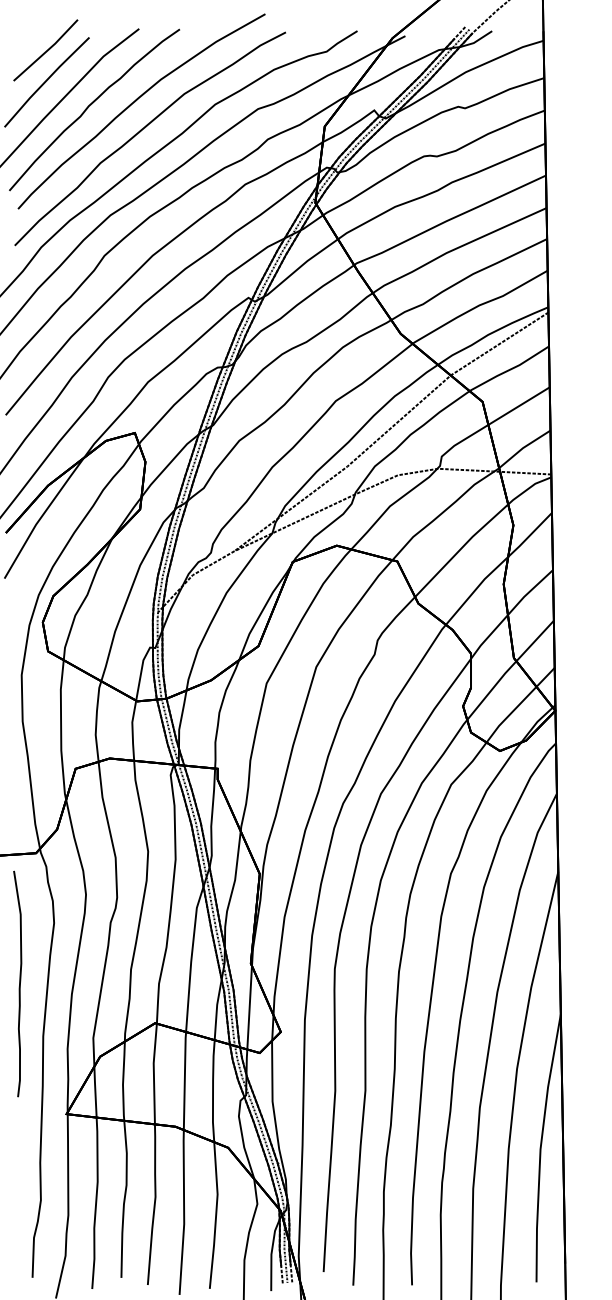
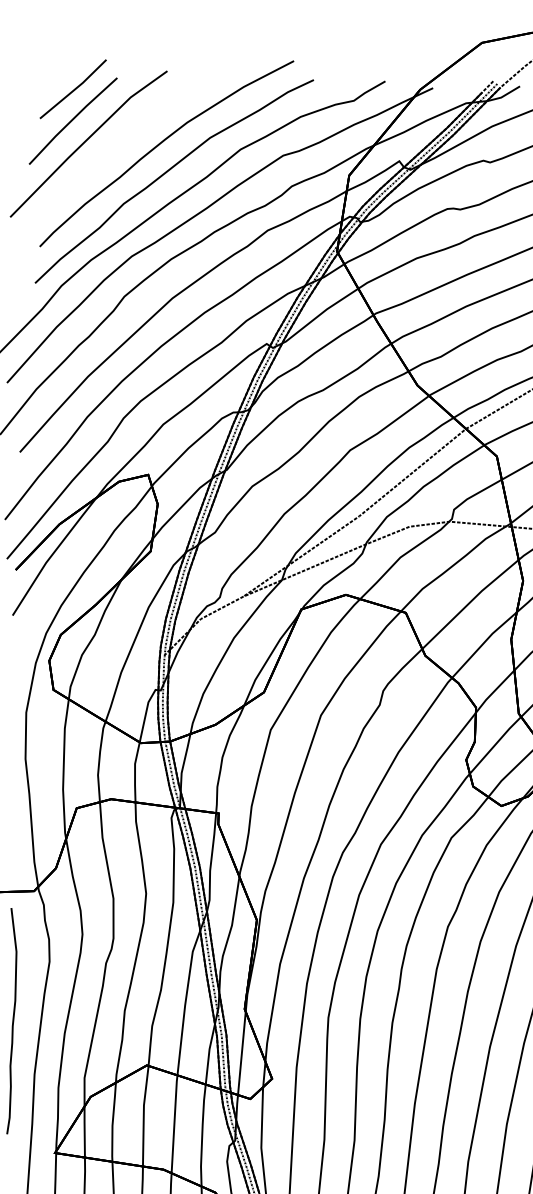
curve: (91, 105) -> (116, 145), removed

